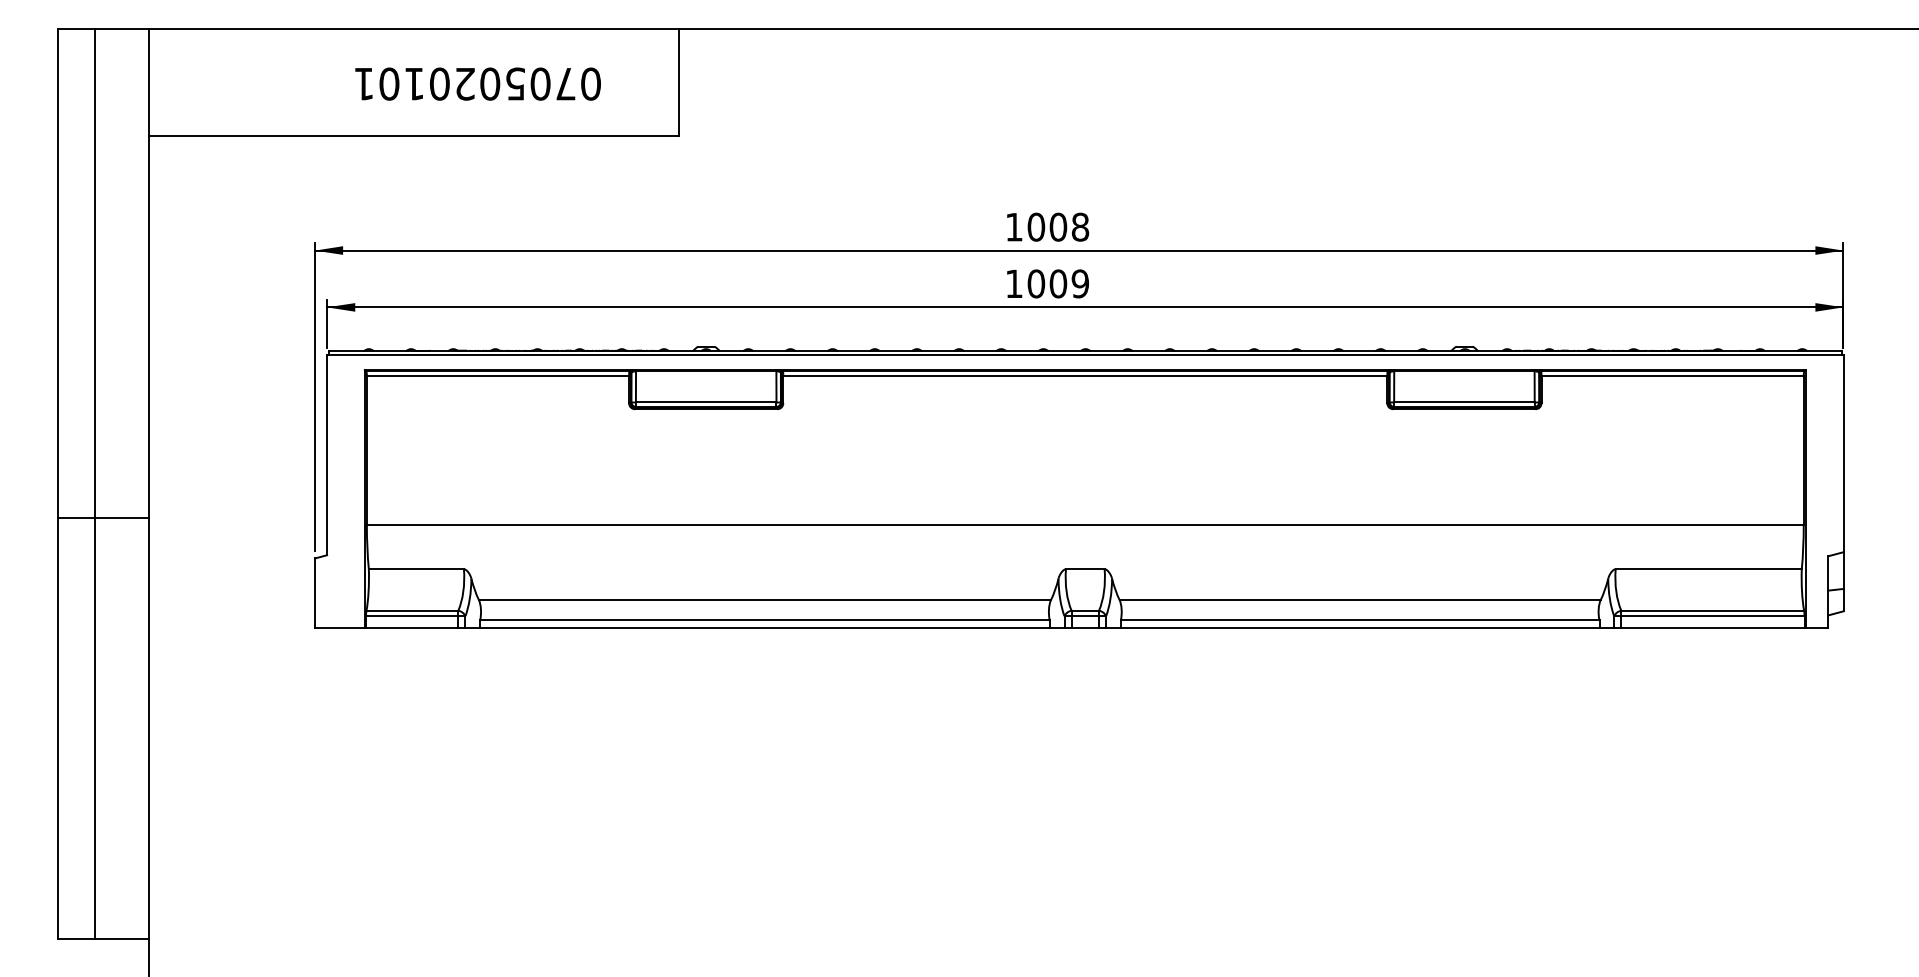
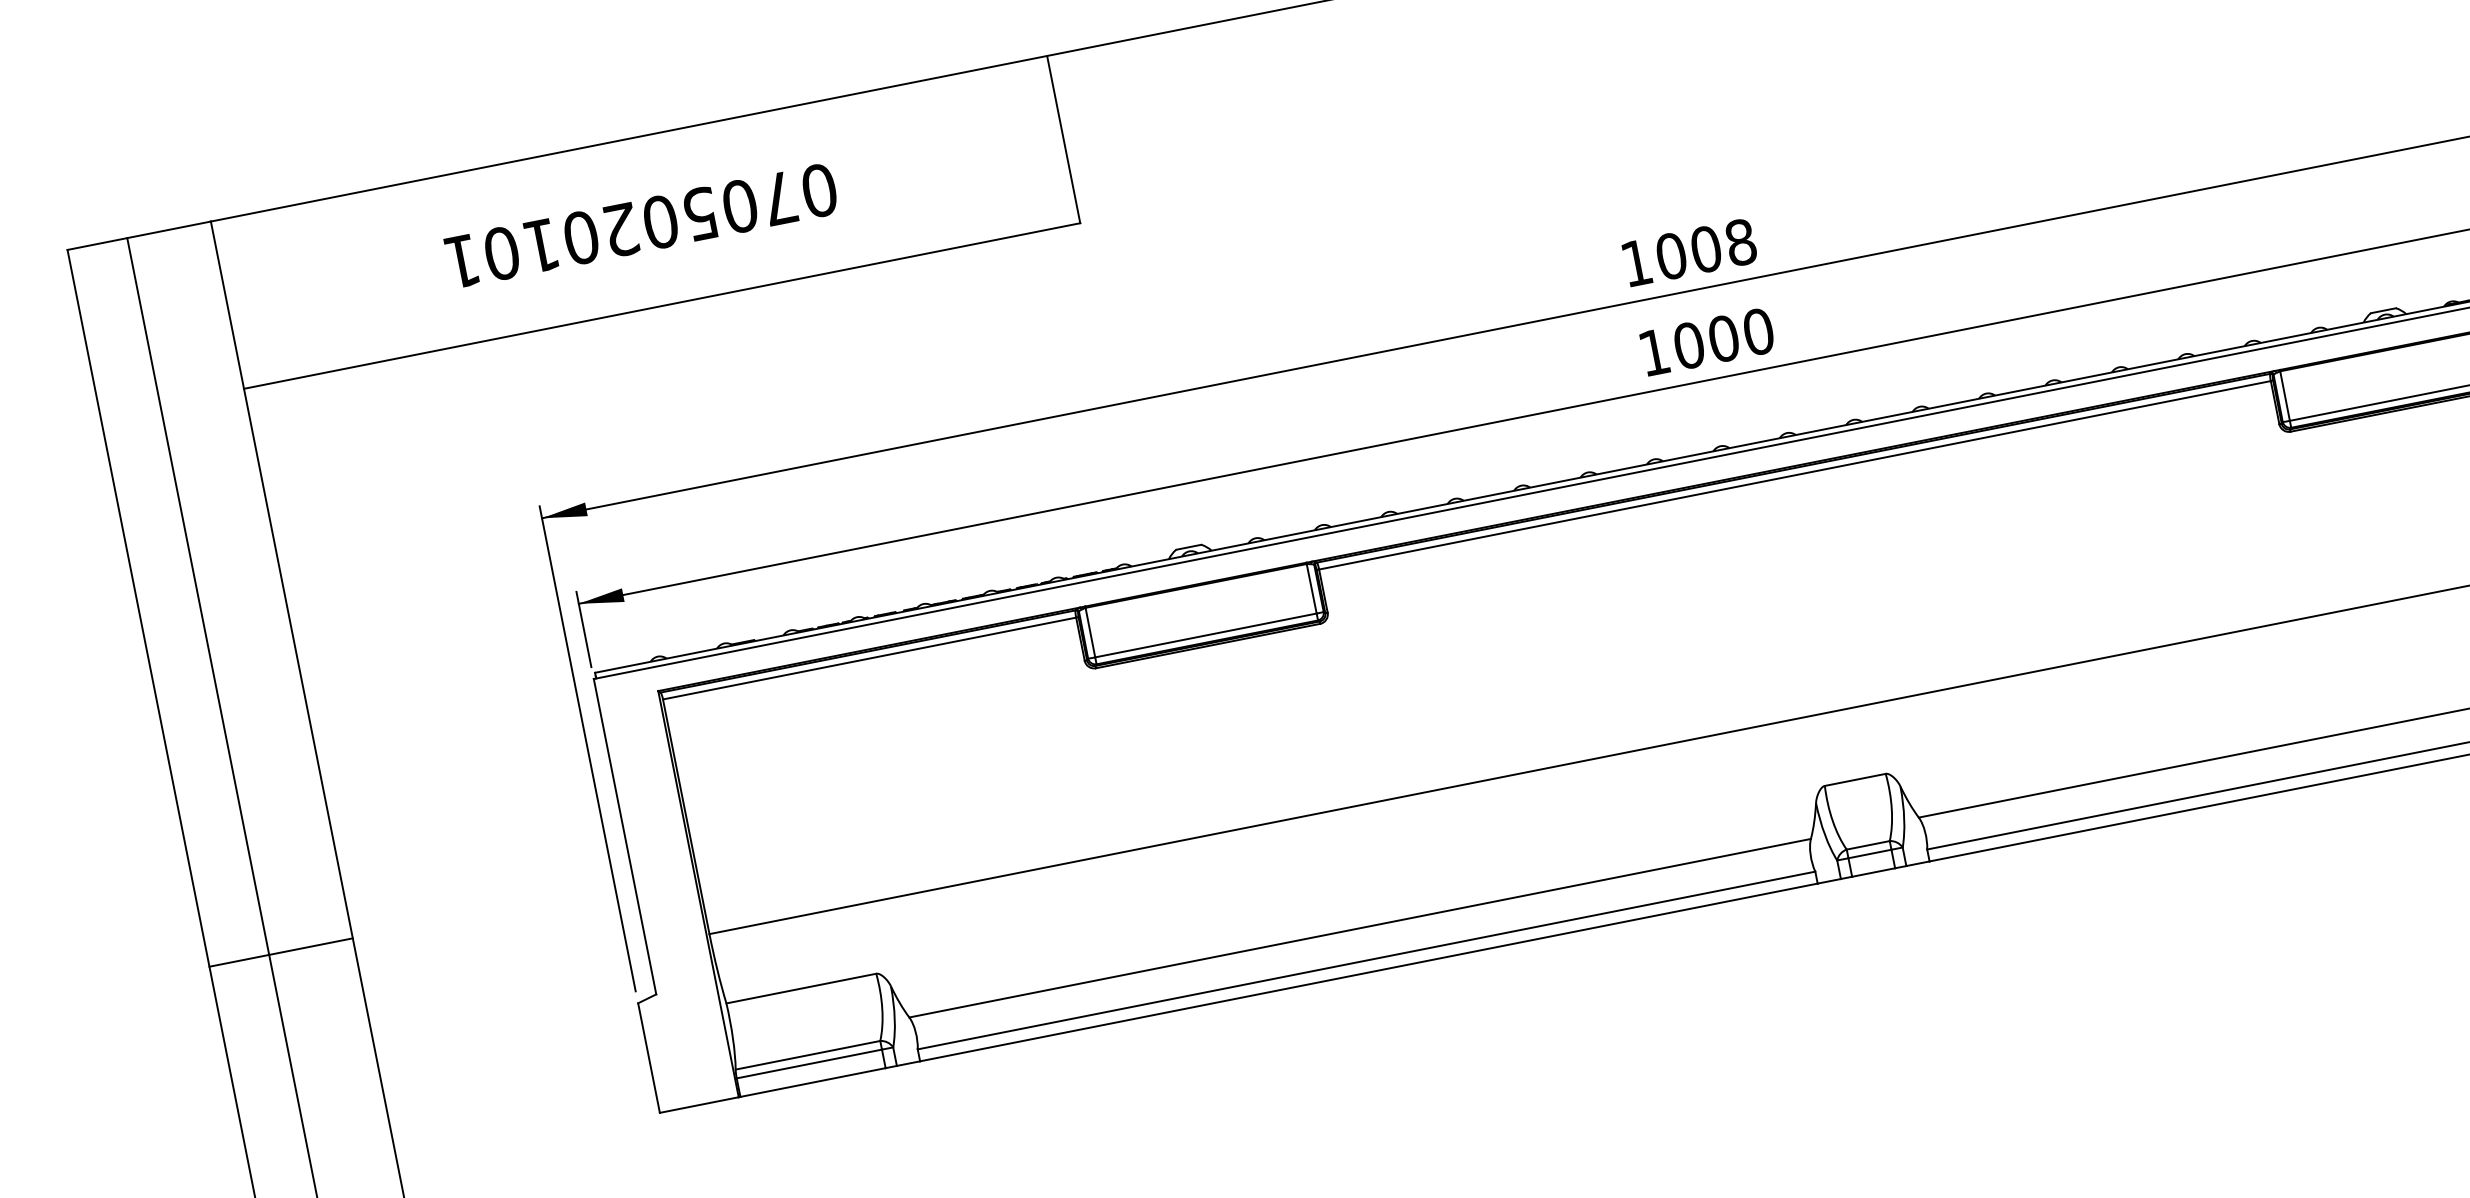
text: (477, 83) -> (640, 225), moved
text: (1080, 283) -> (1758, 331), 1009 -> 1000
line: (102, 518) -> (280, 953), moved

